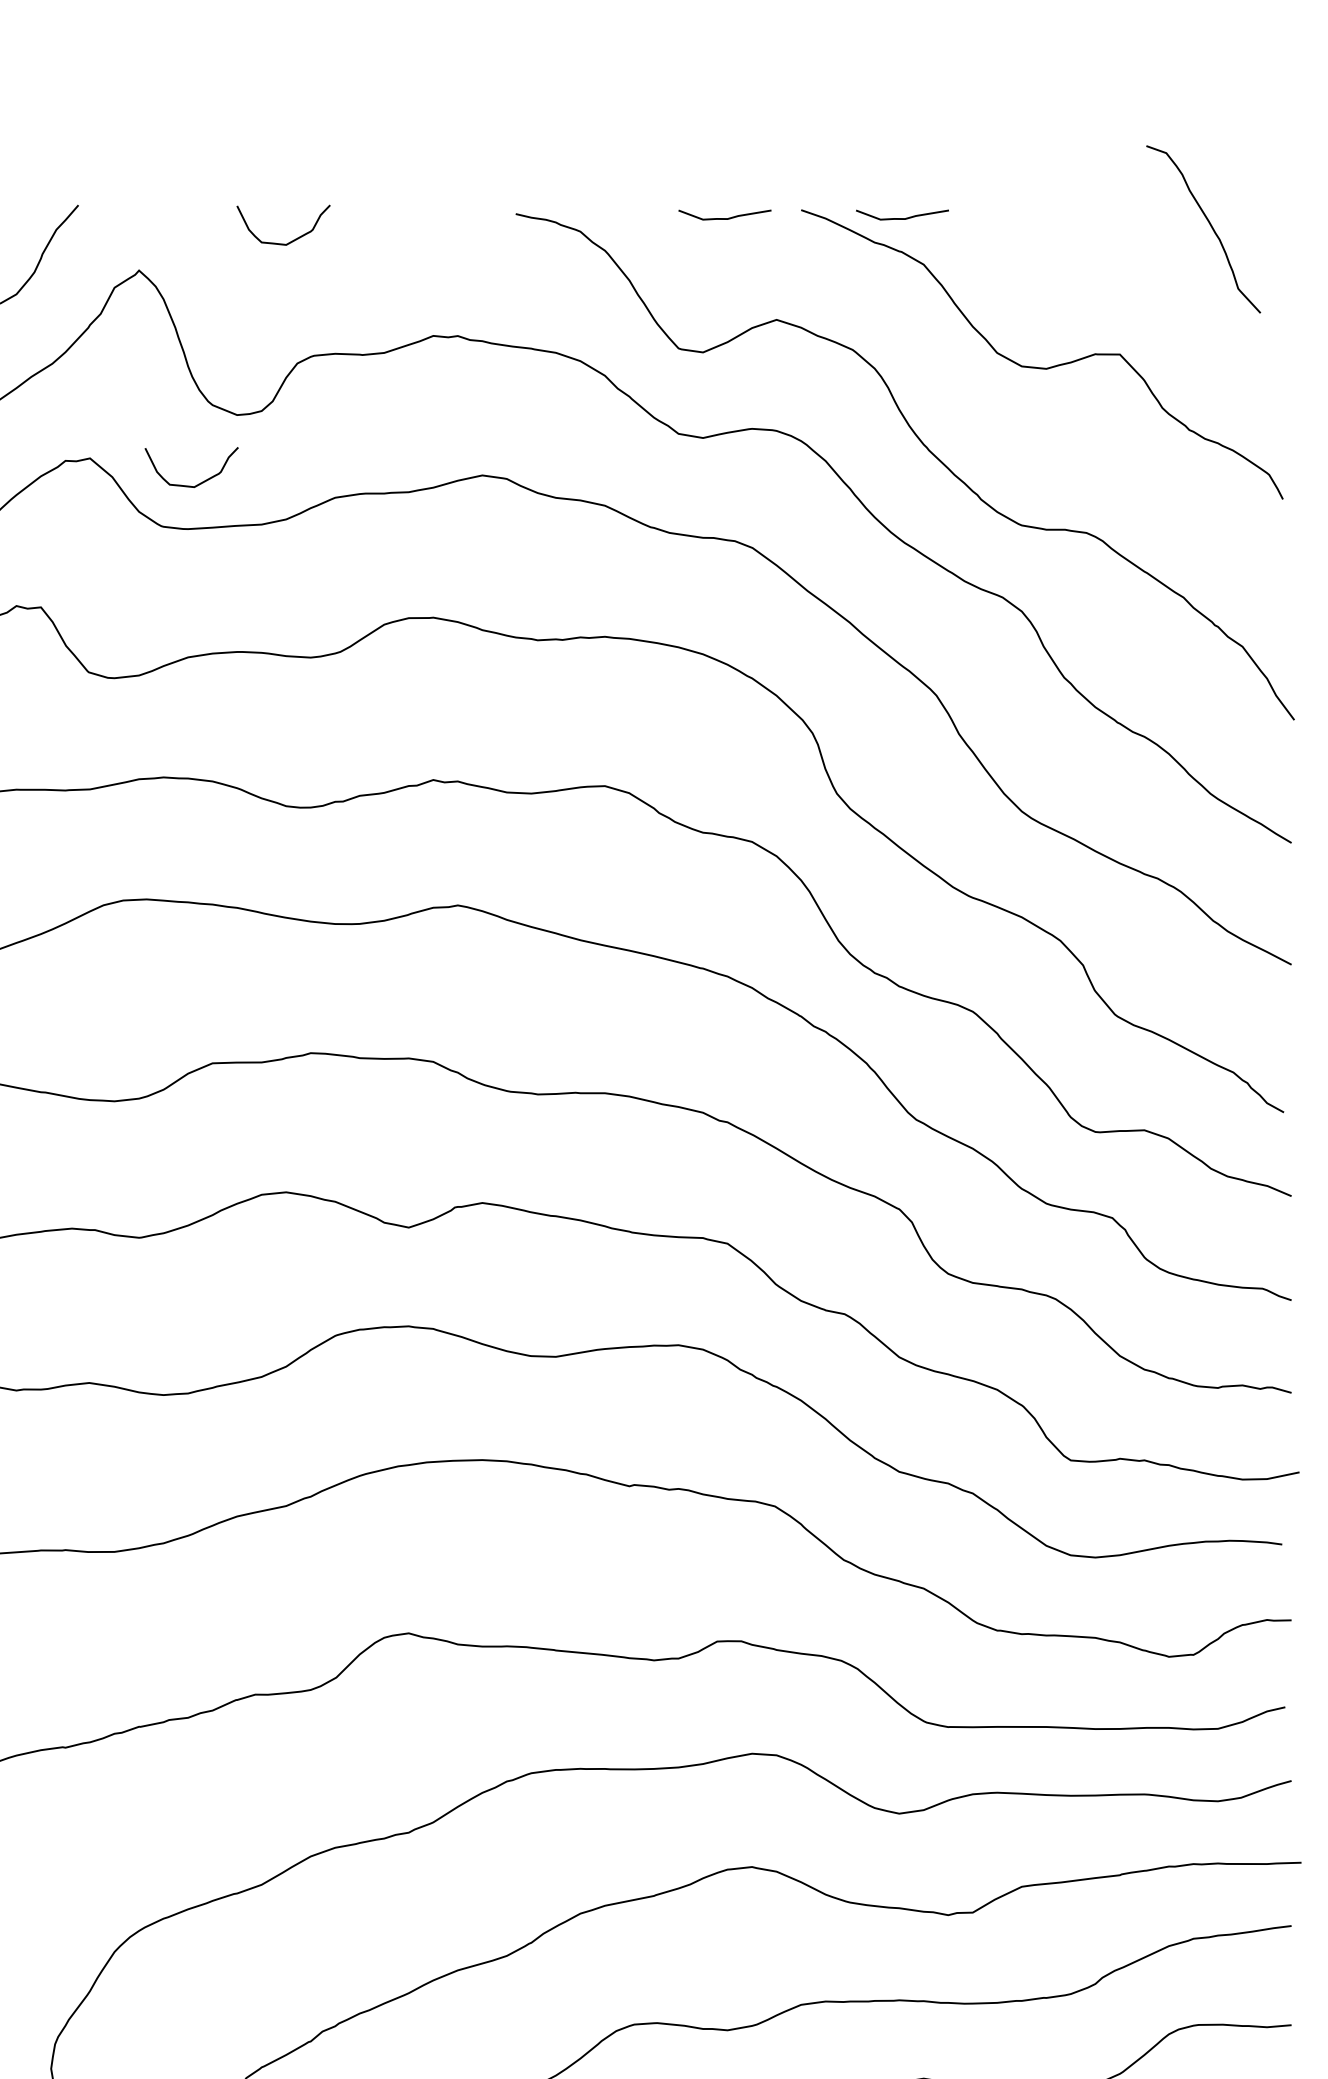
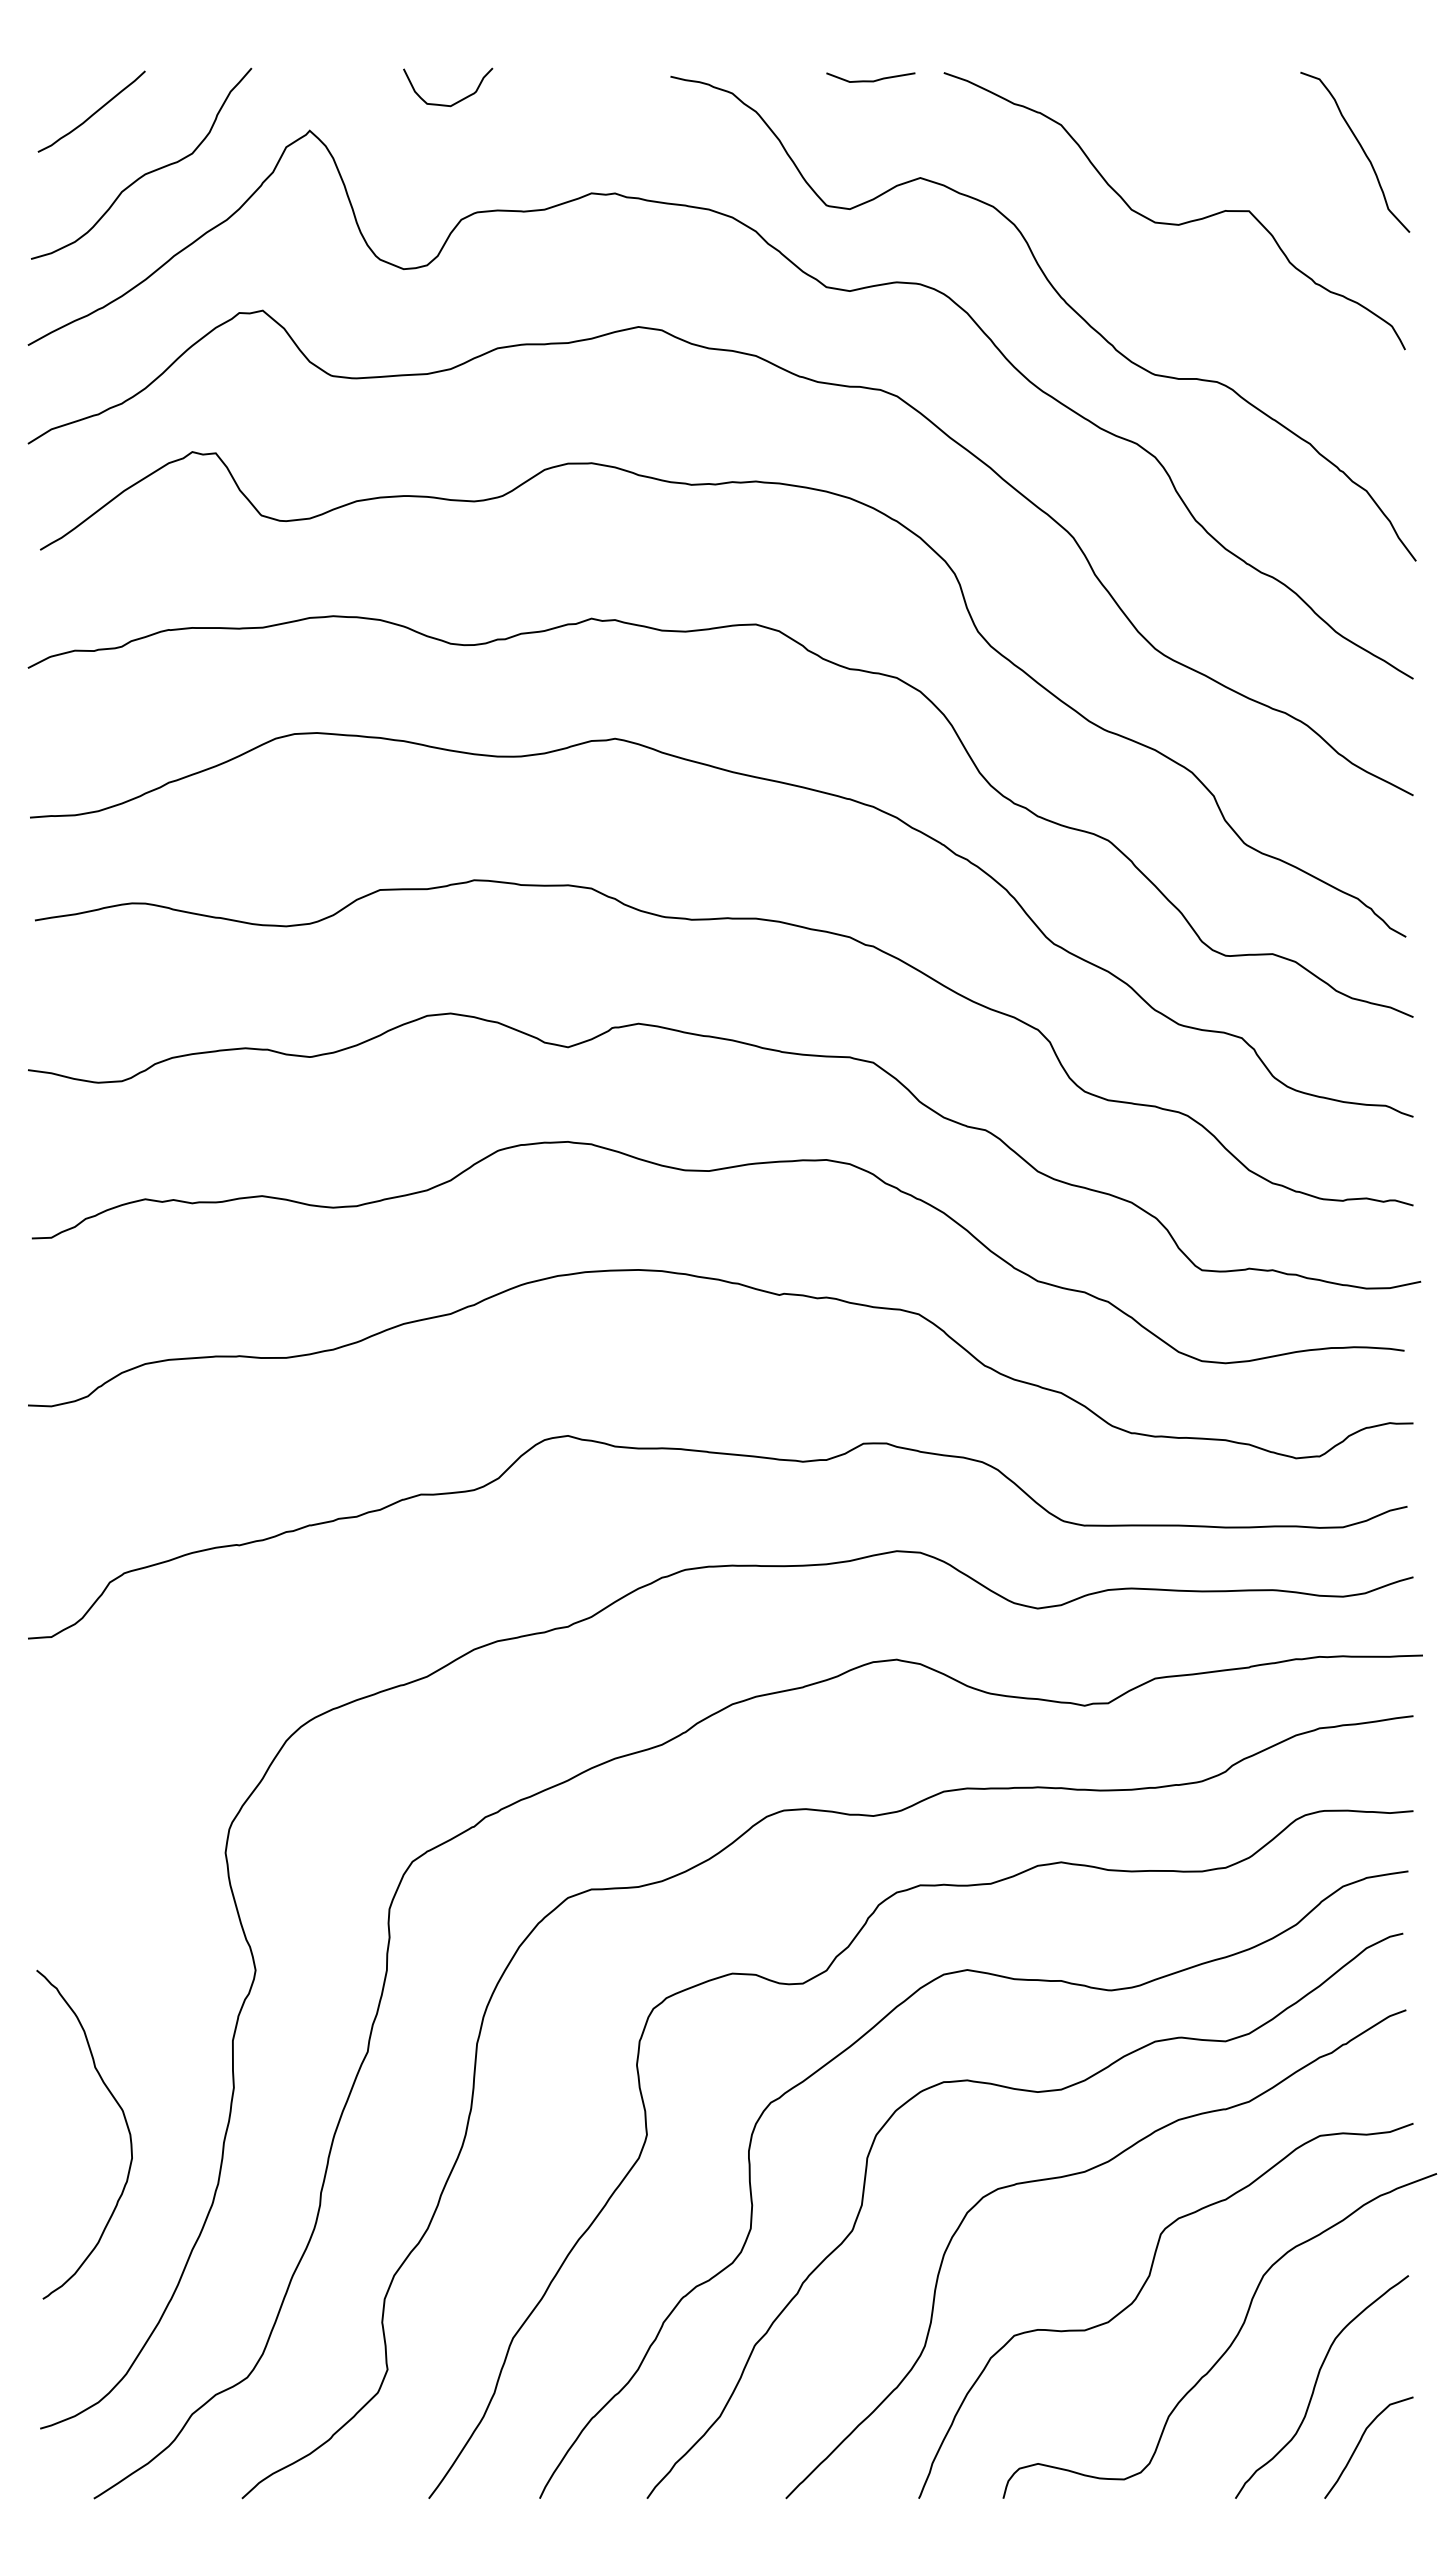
curve: (902, 218) -> (1040, 80), removed
curve: (1210, 226) -> (1361, 149), moved
curve: (202, 481) -> (370, 332), removed

